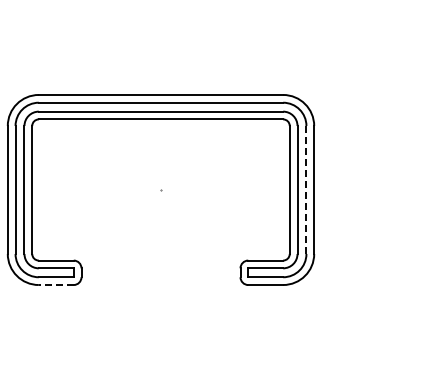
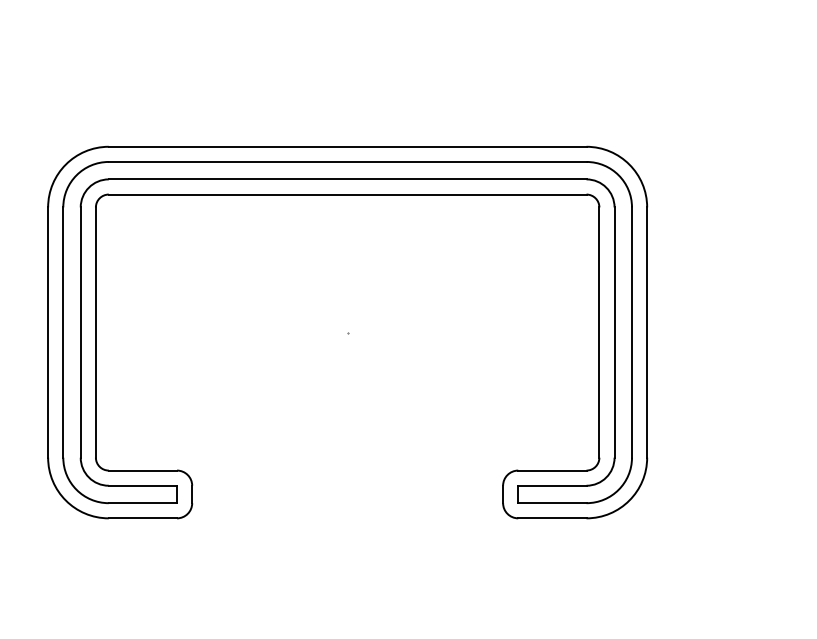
line: (306, 190) -> (632, 333), dashed -> solid
line: (55, 285) -> (141, 519), dashed -> solid

